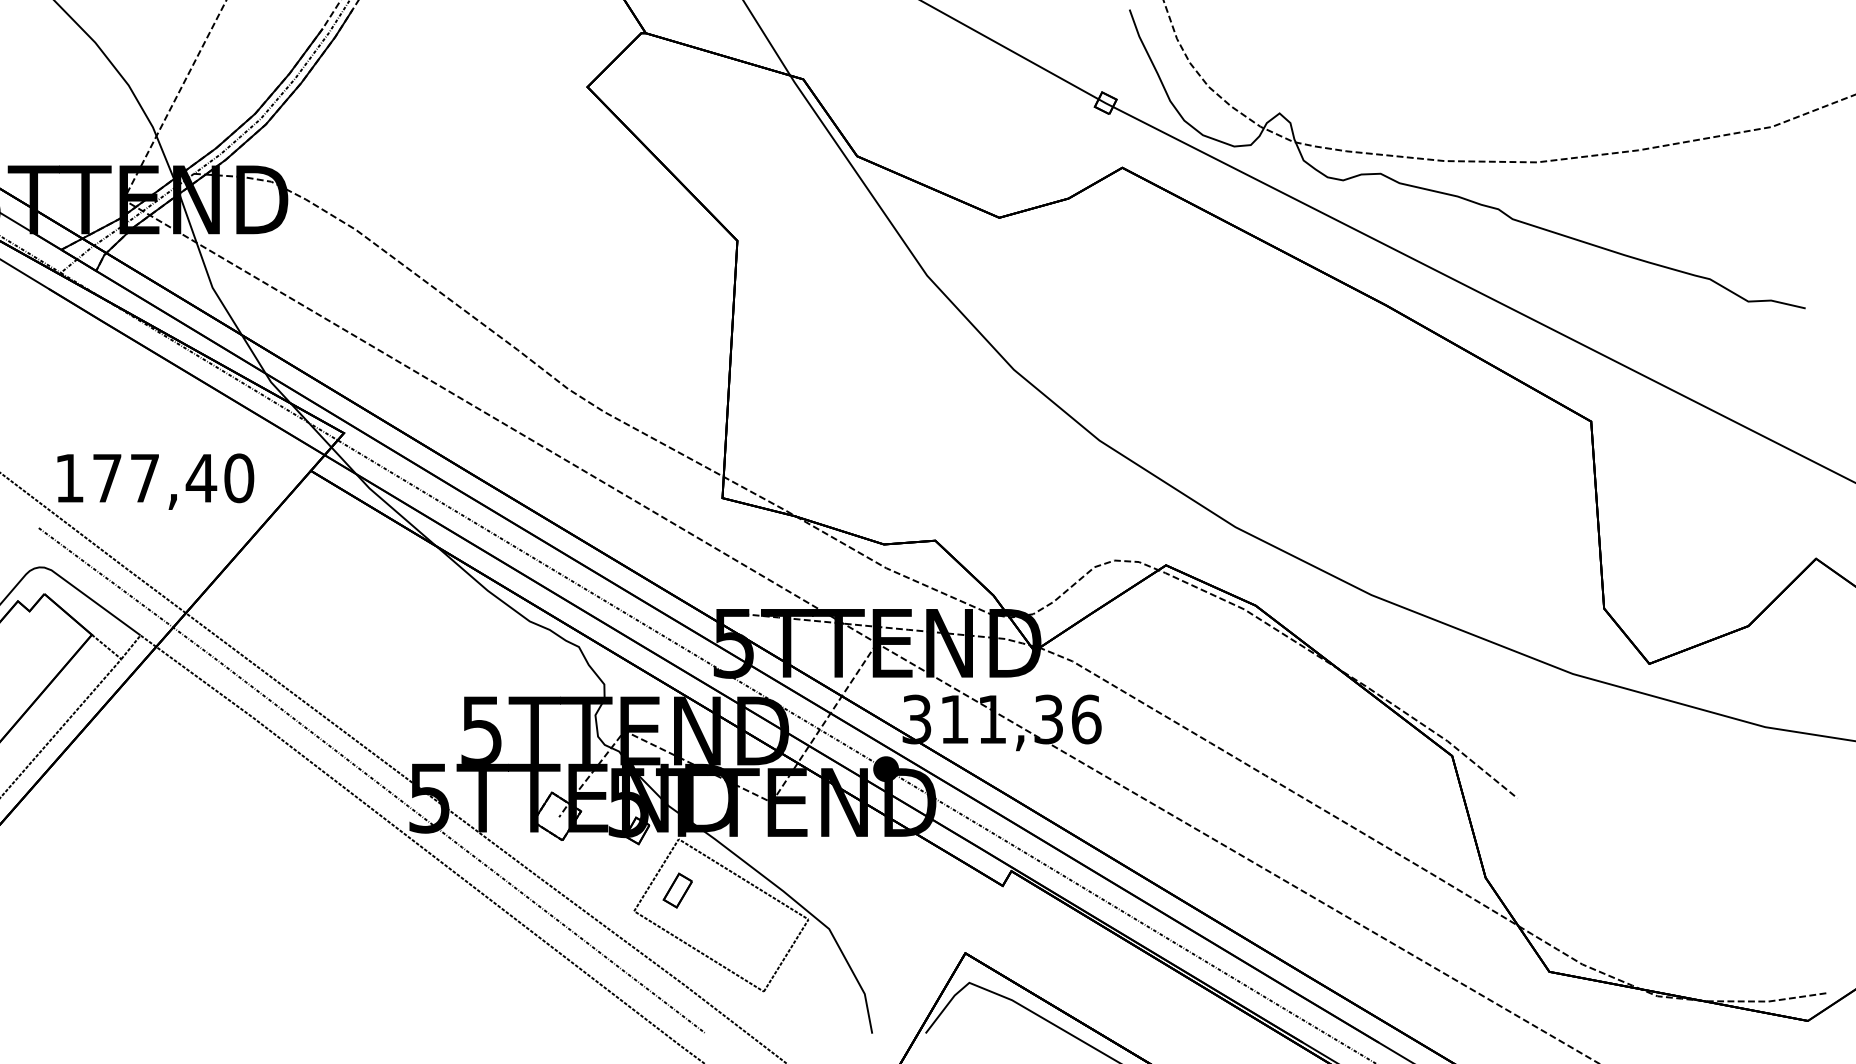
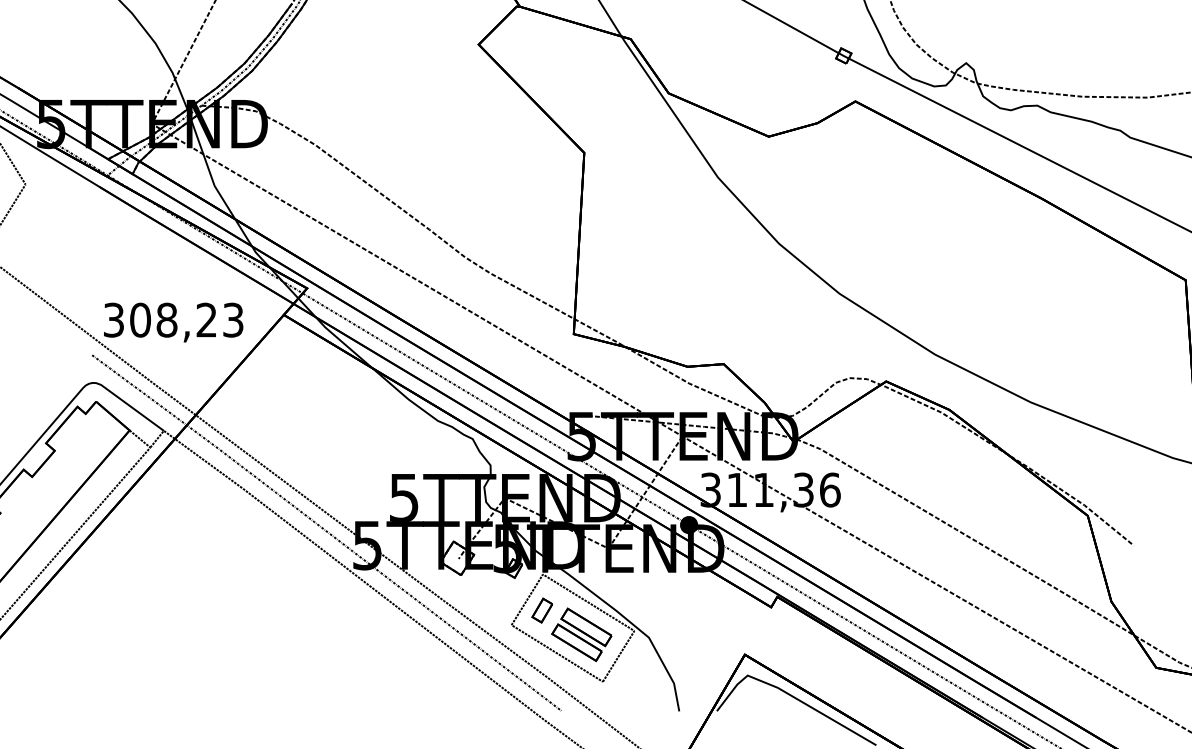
text: (154, 478) -> (173, 320), 177,40 -> 308,23
part: (733, 924) -> (581, 634), added

